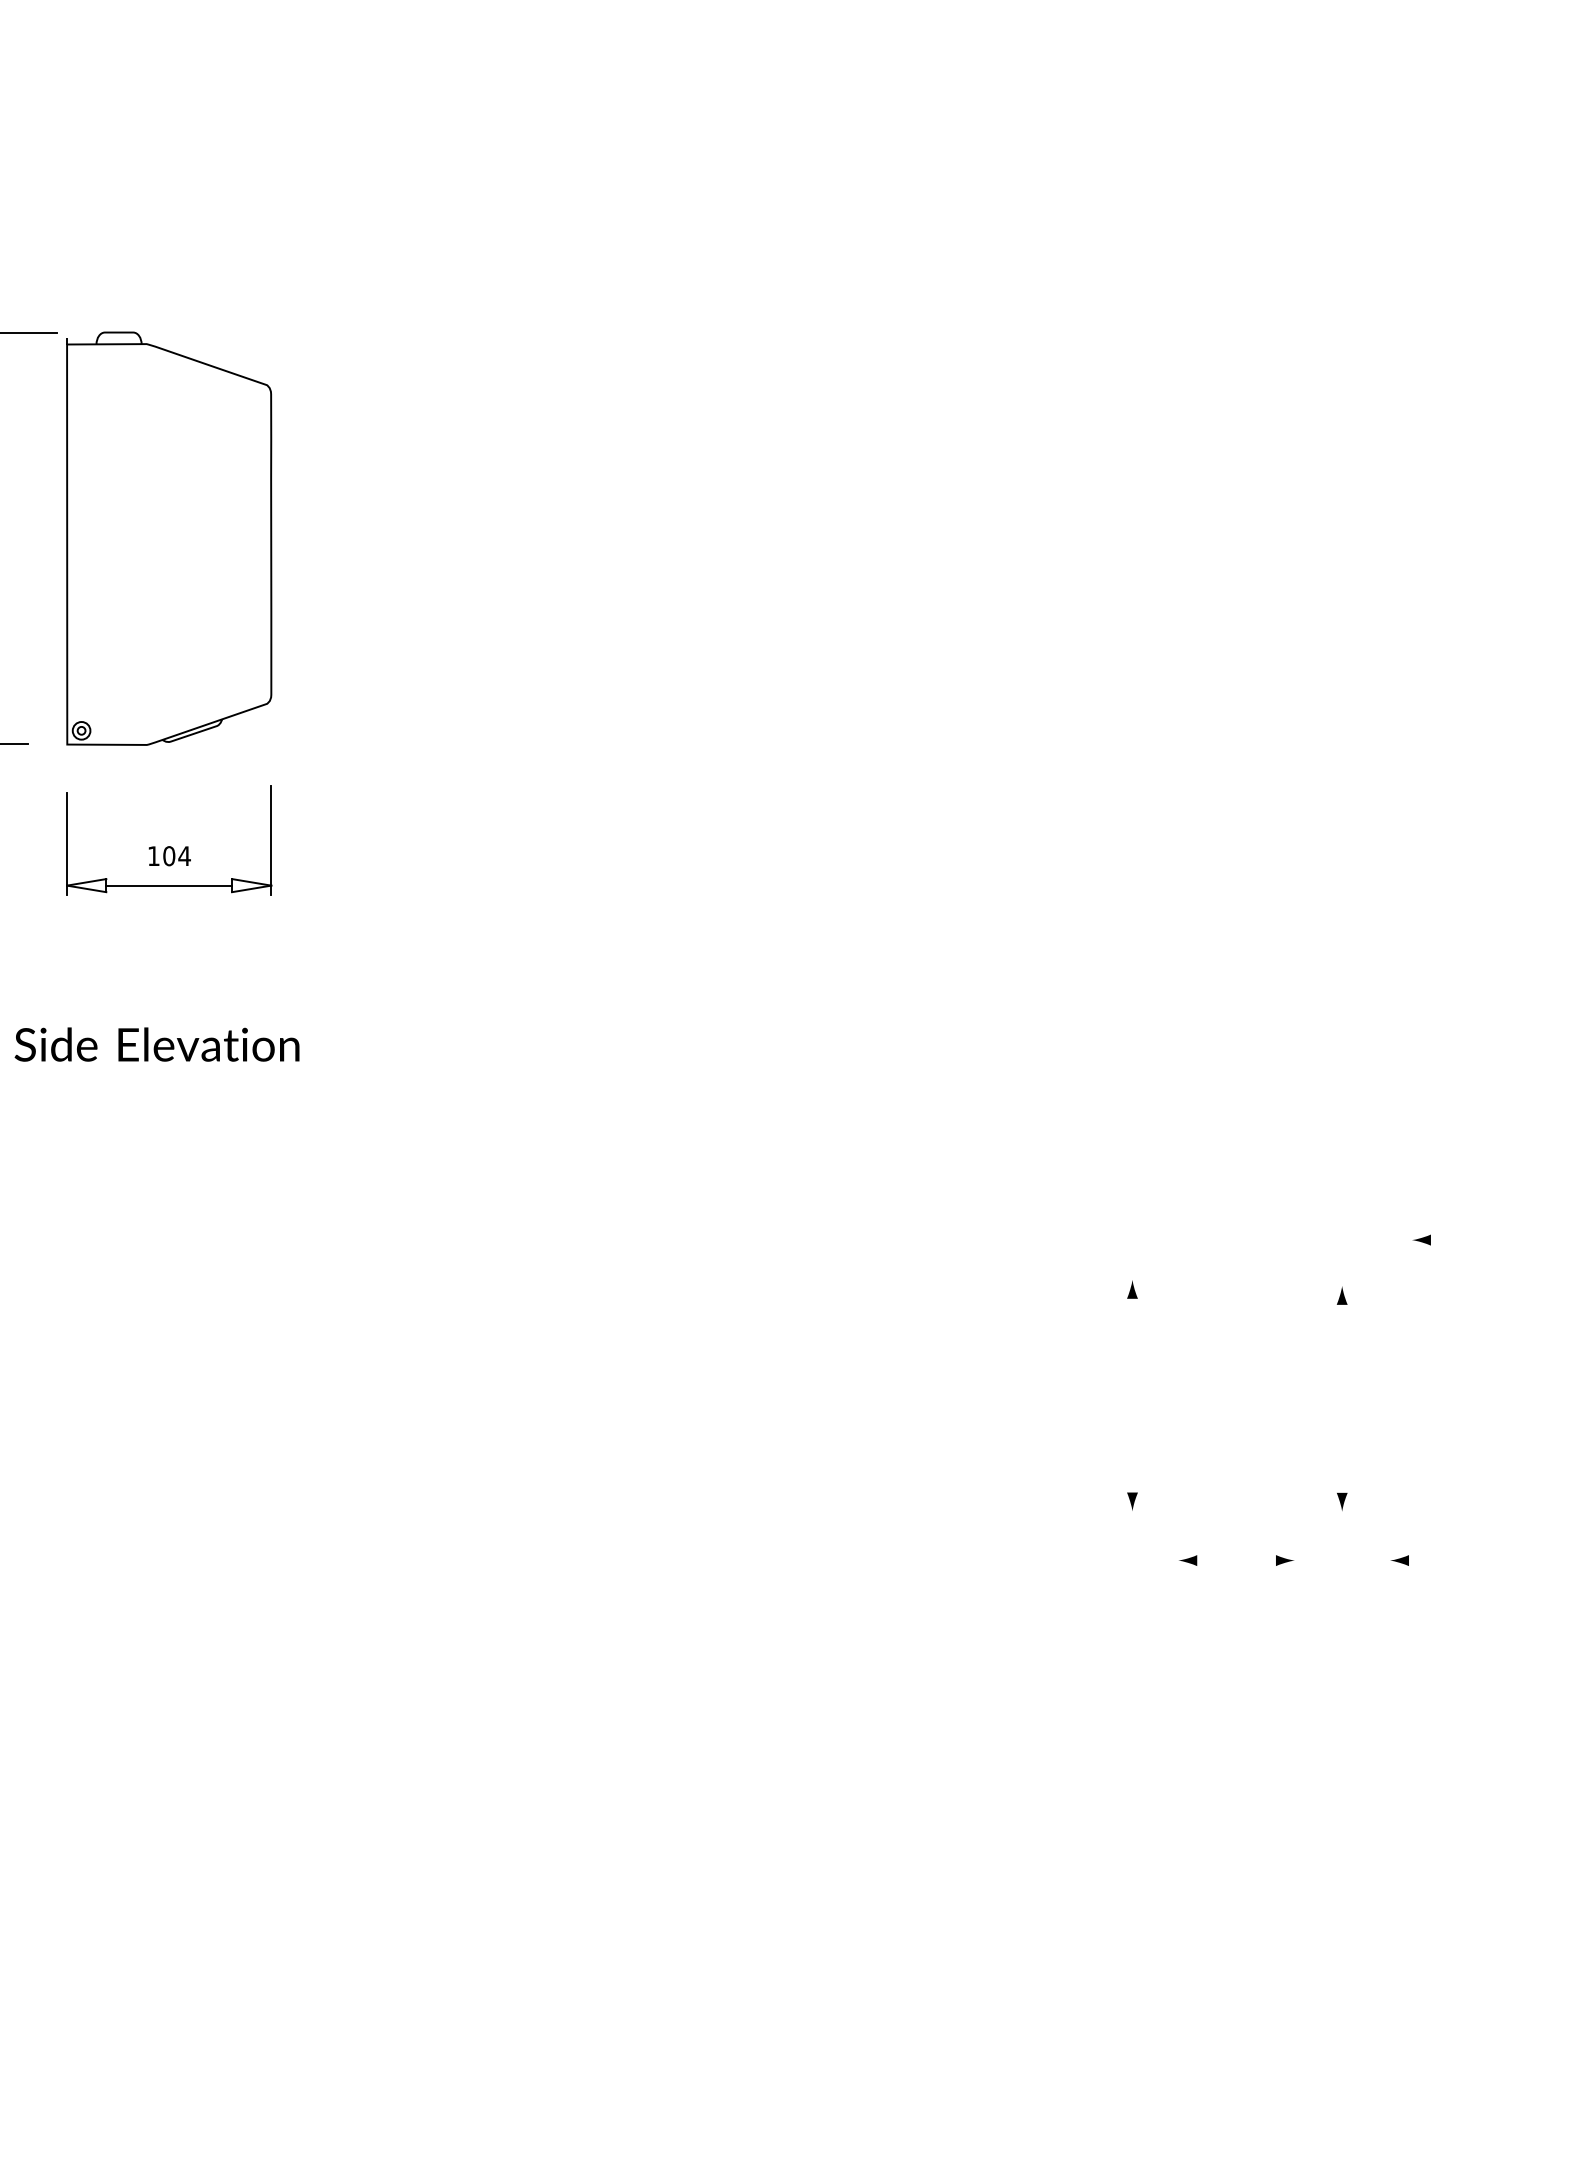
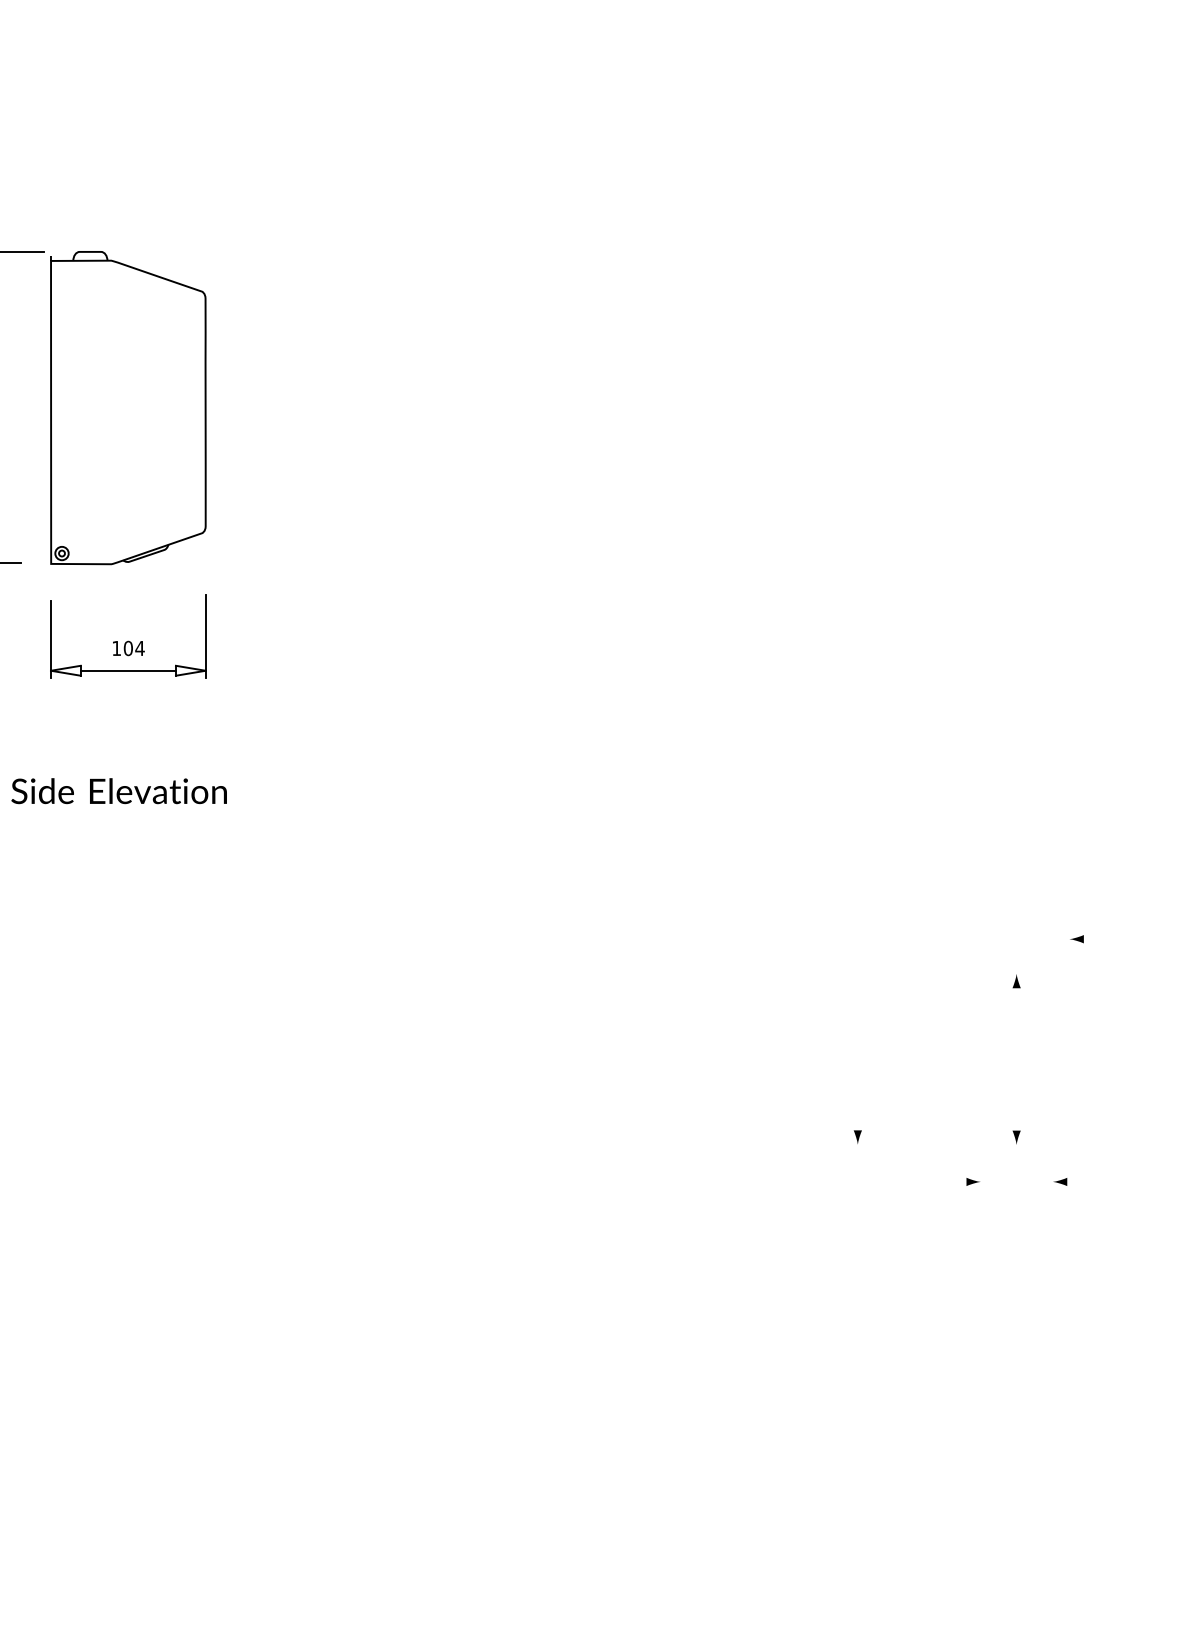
fill: (1132, 1288) -> (857, 975), removed
fill: (1187, 1560) -> (899, 1181), removed

